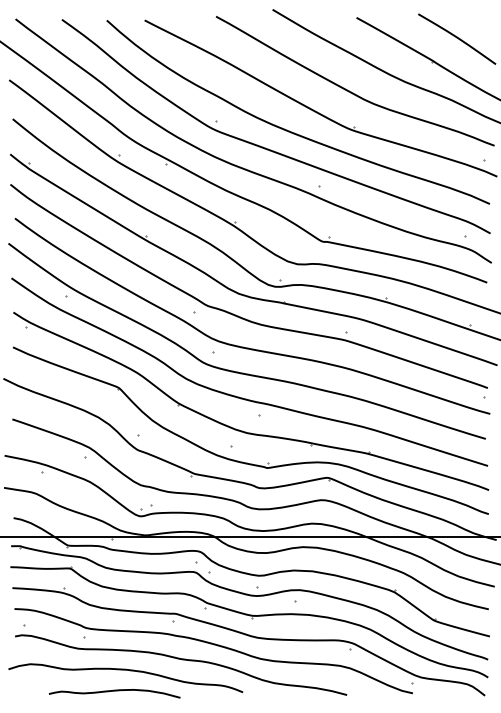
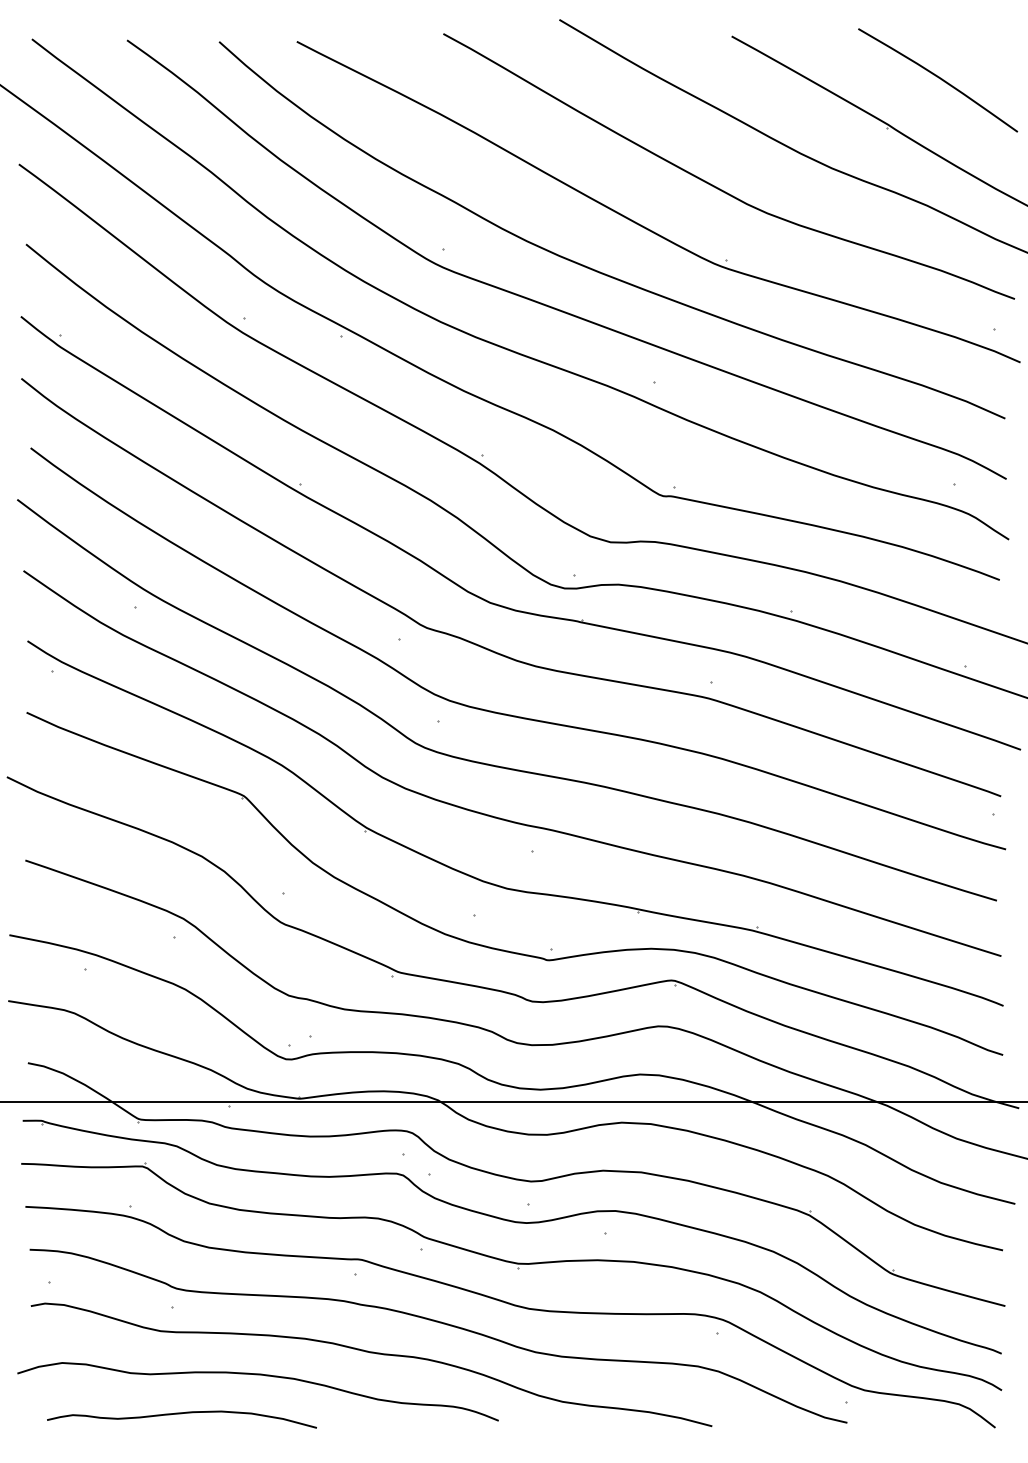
curve: (114, 691) -> (181, 1414), moved

